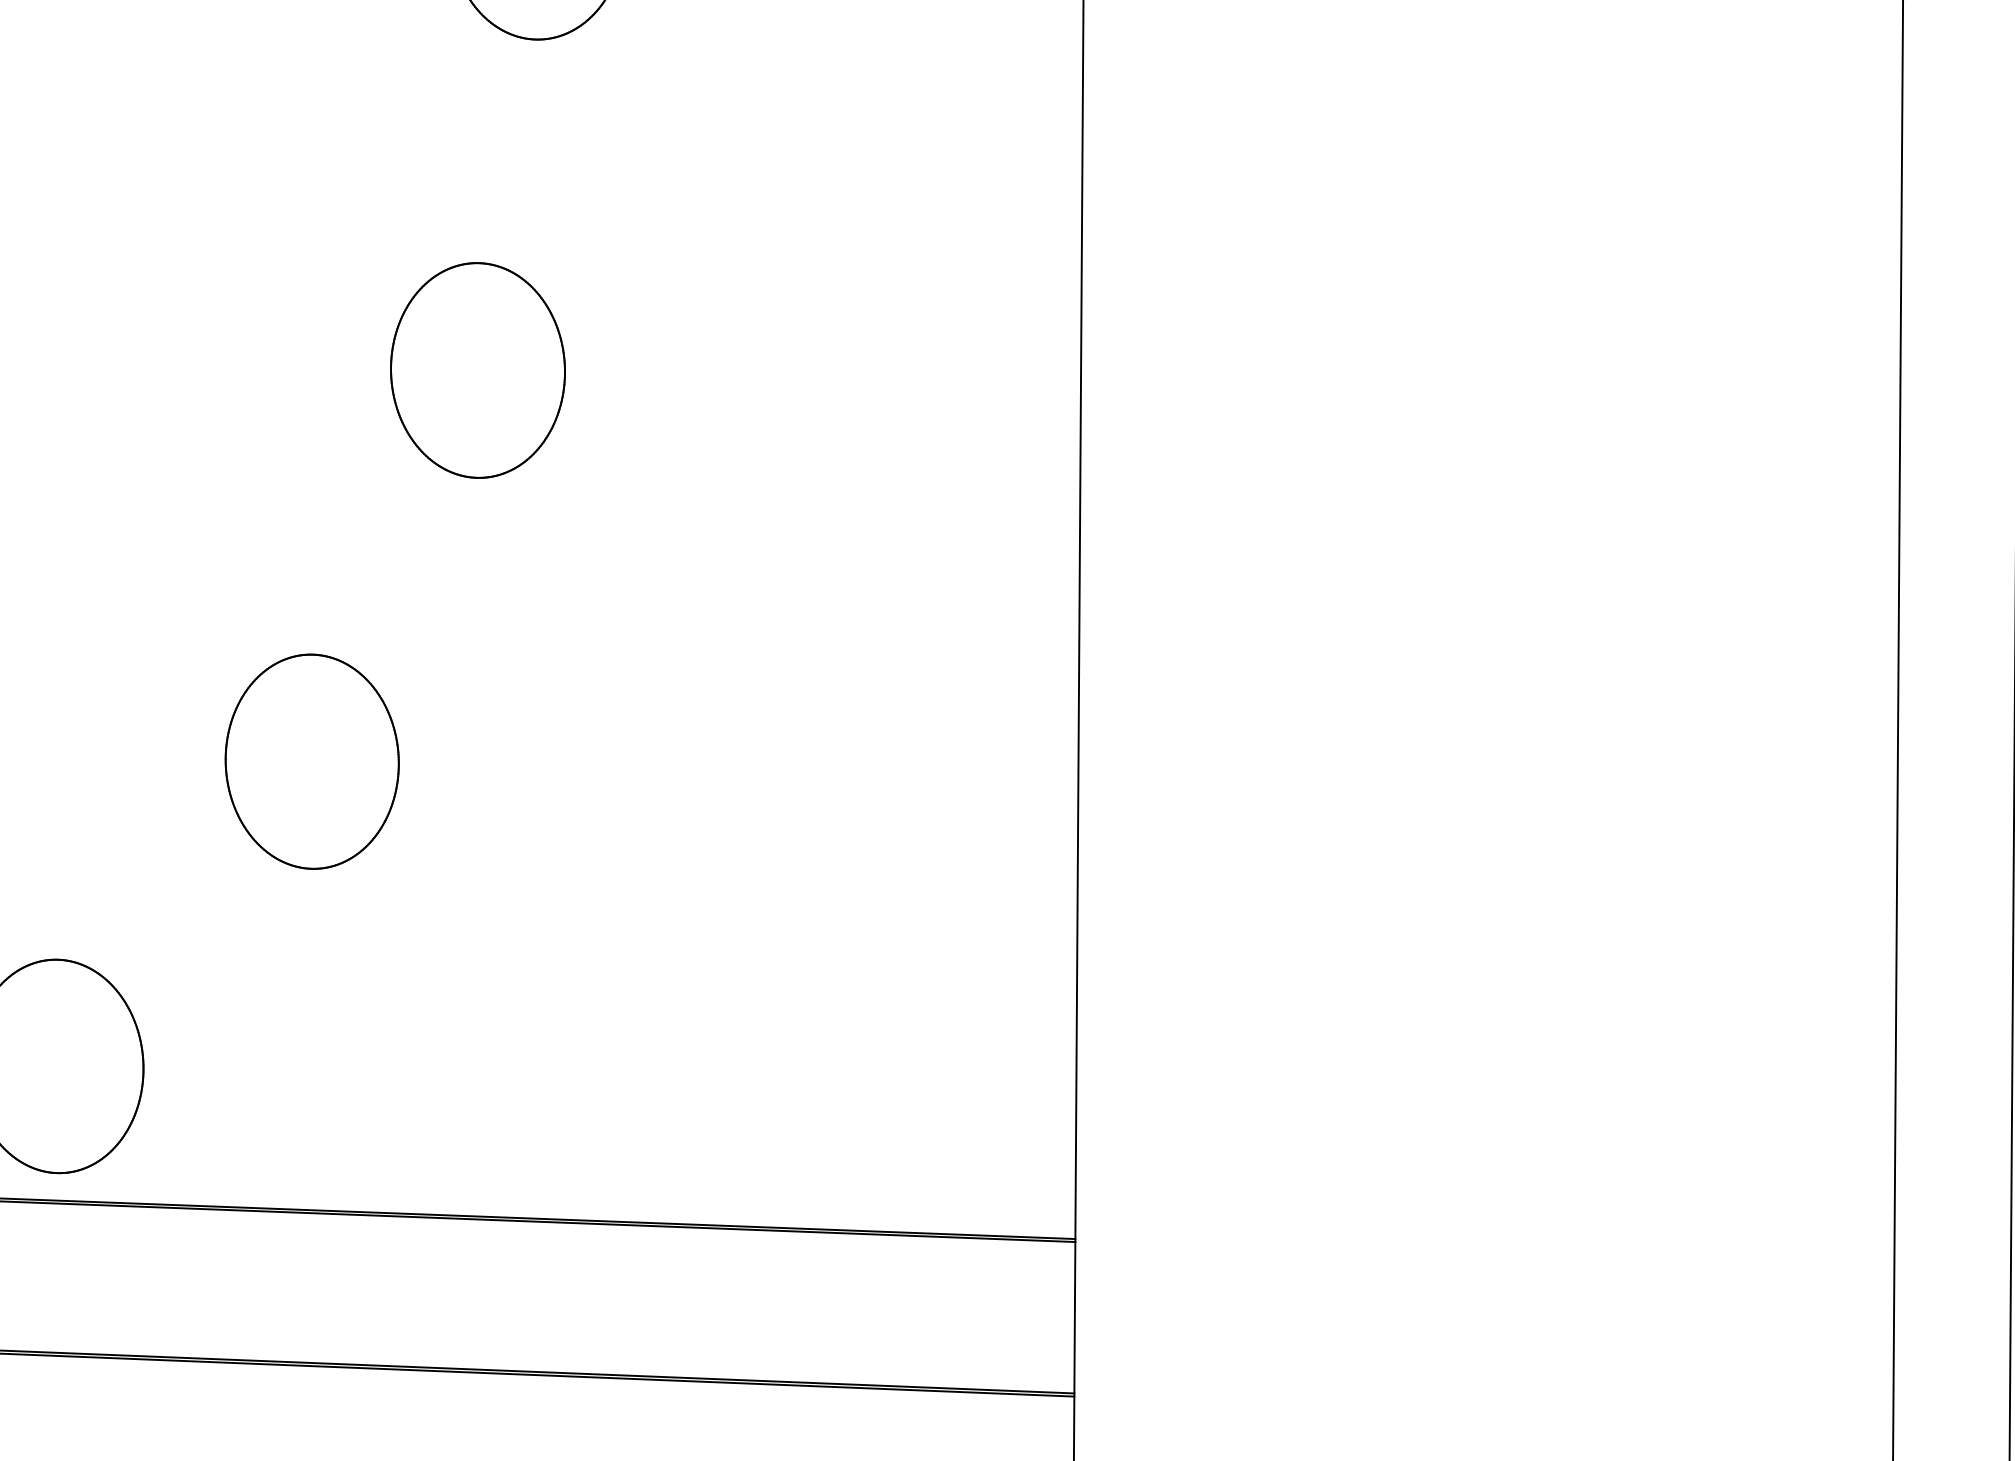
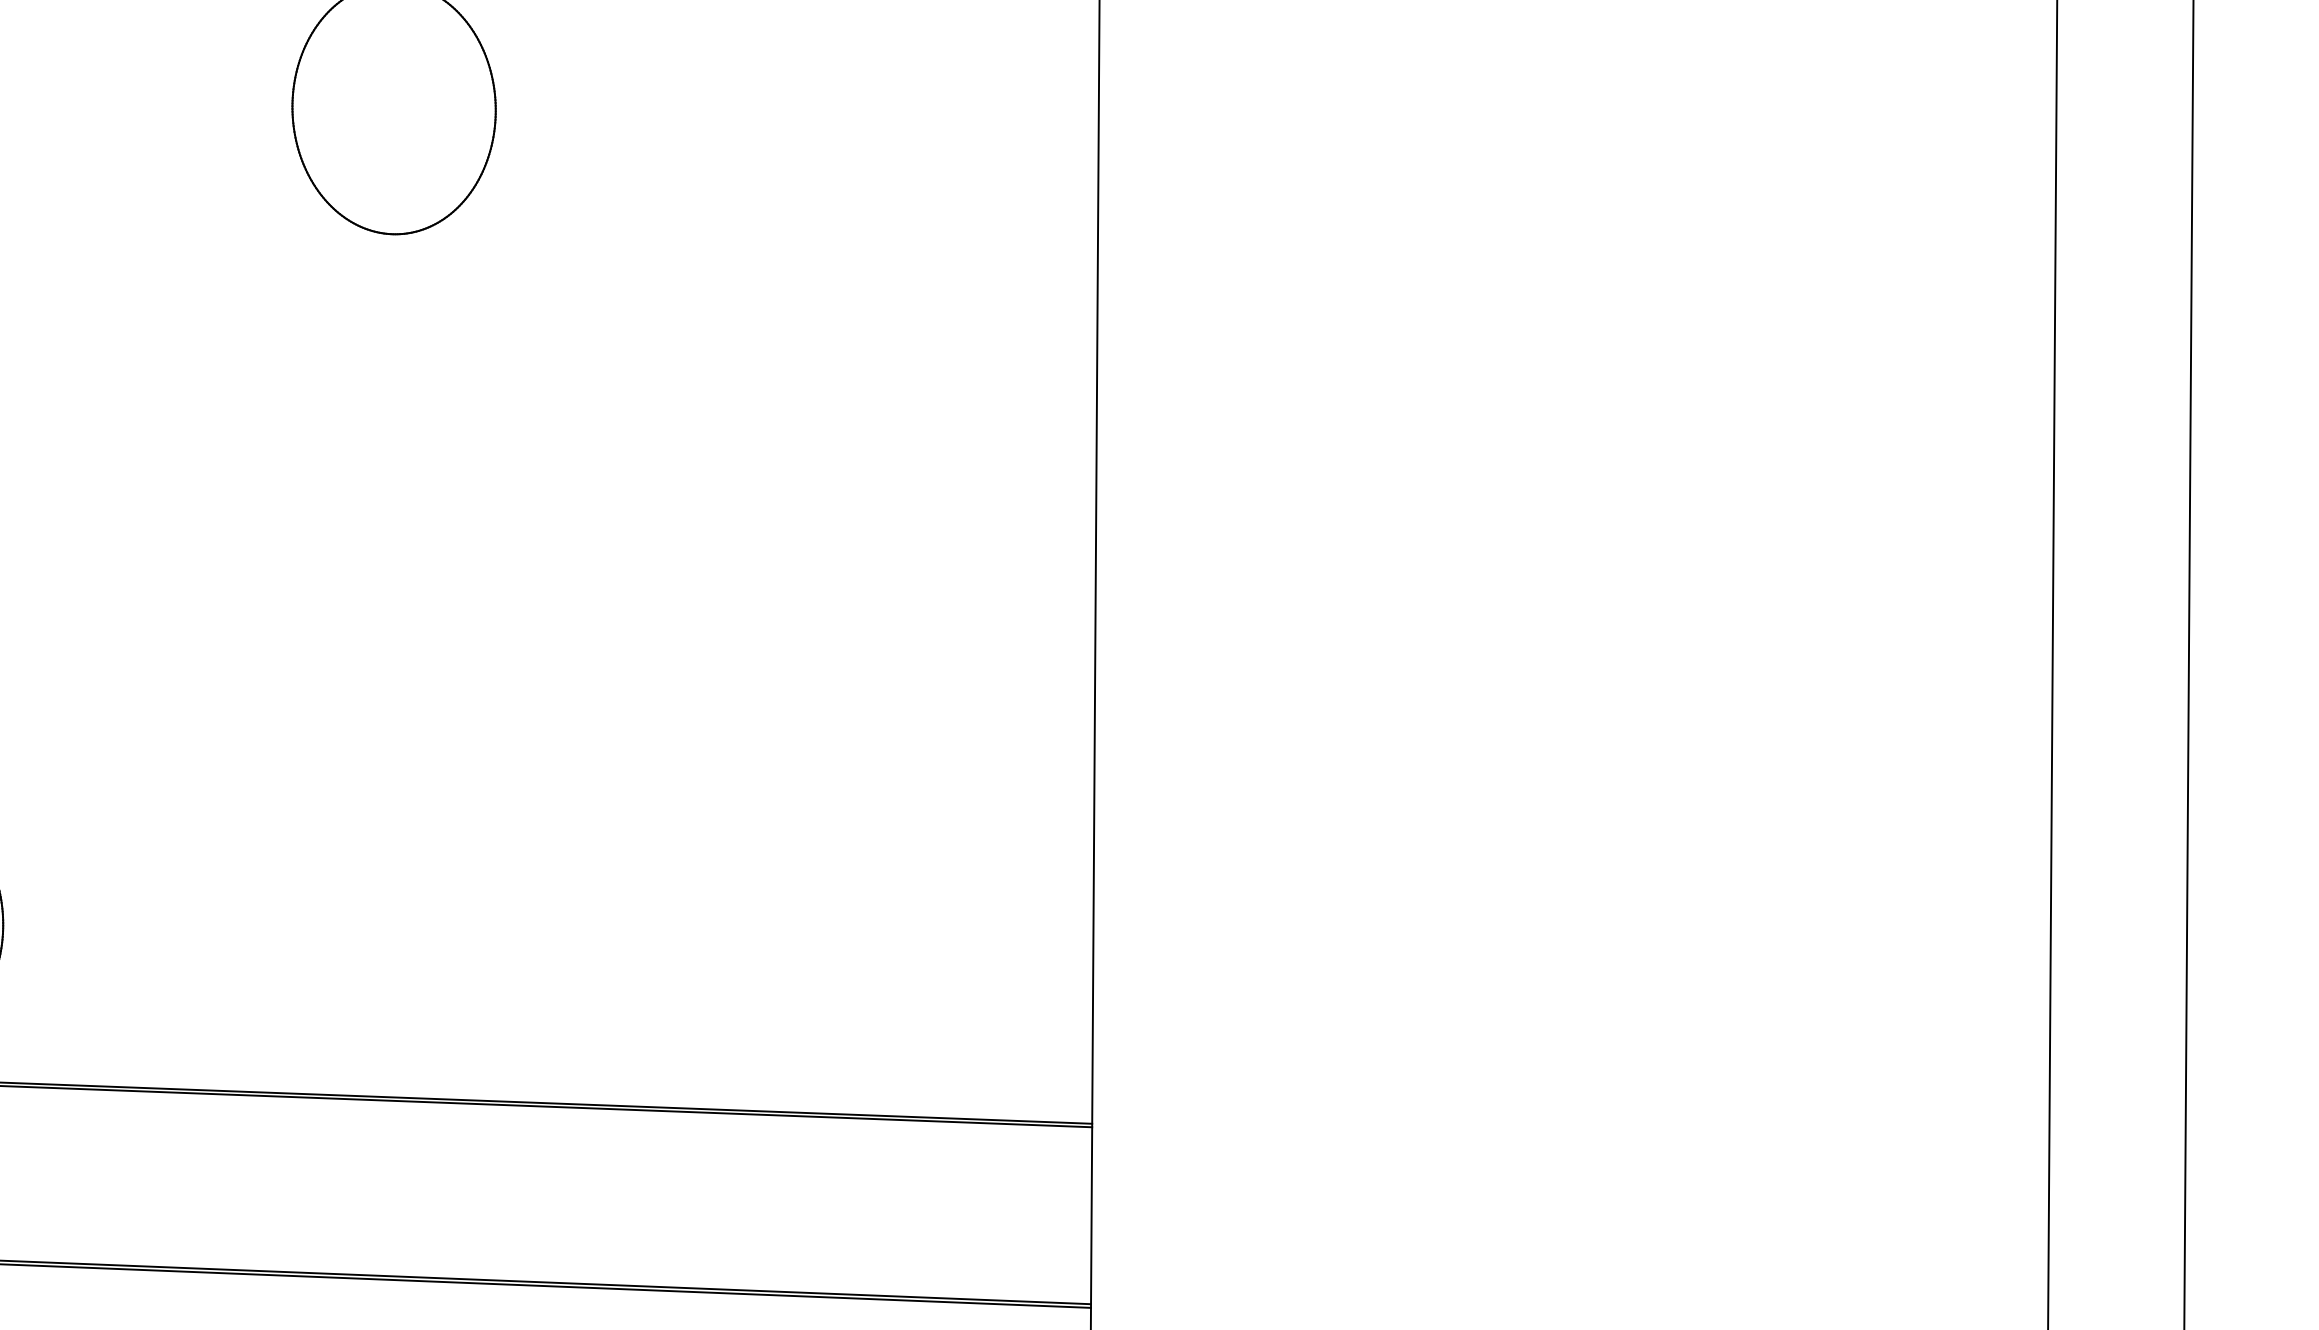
part: (311, 761) -> (199, 565), removed

